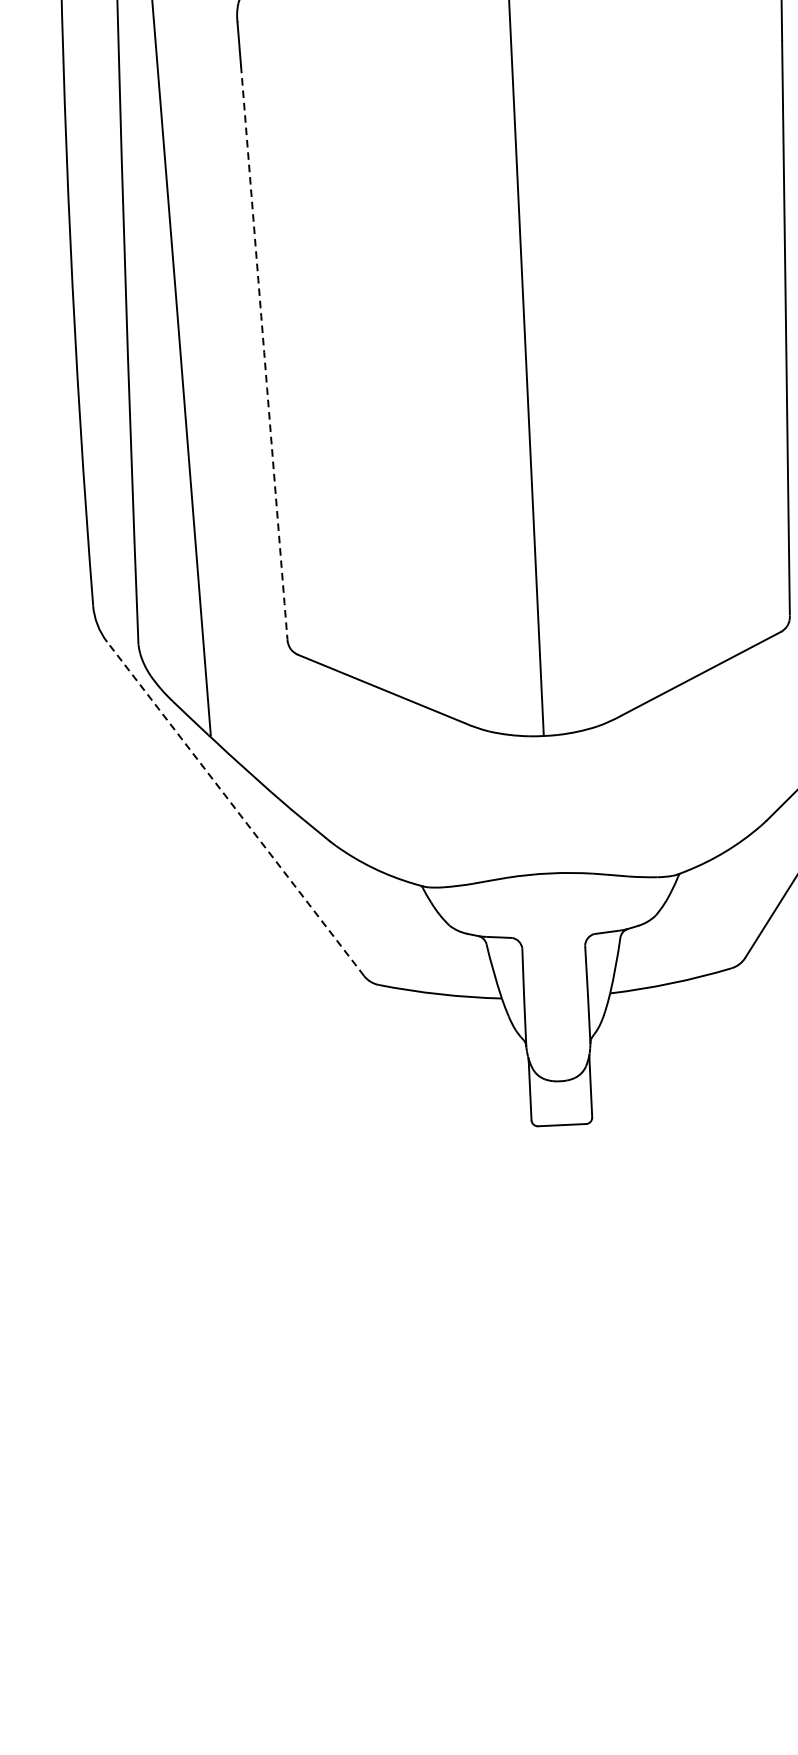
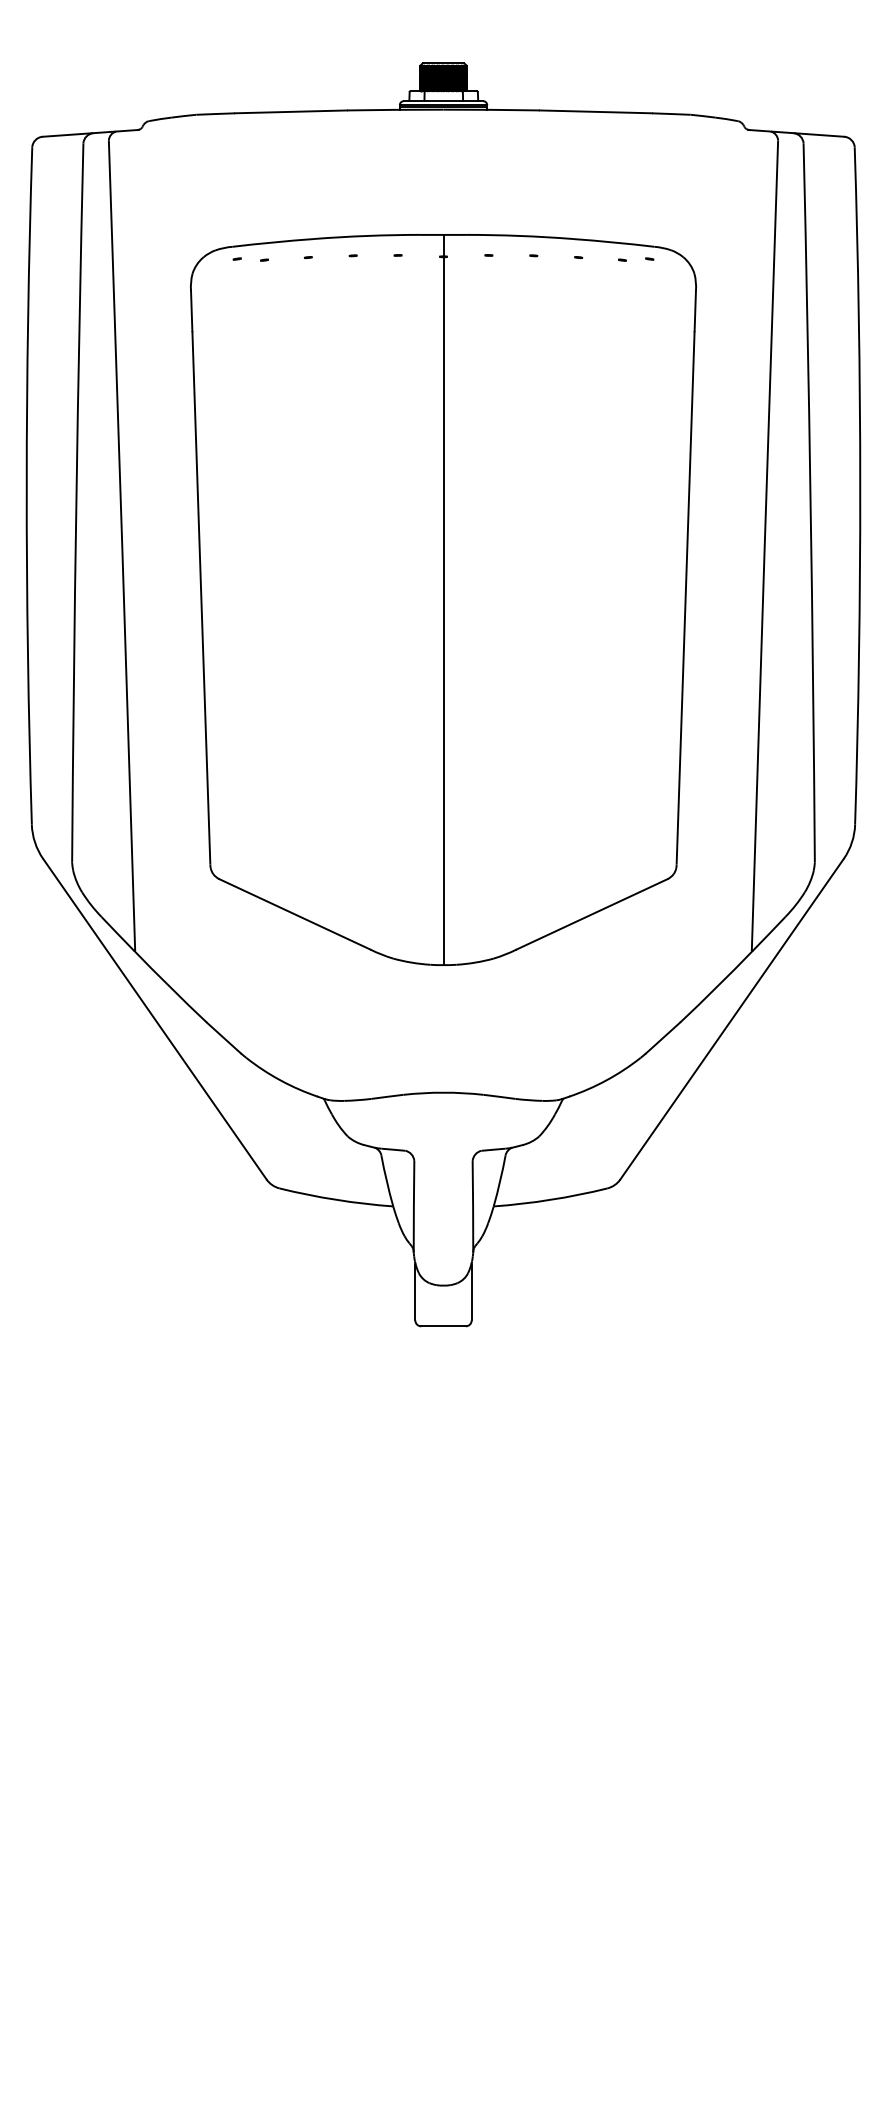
arc: (264, 352) -> (201, 597), dashed -> solid
line: (235, 808) -> (154, 1018), dashed -> solid

